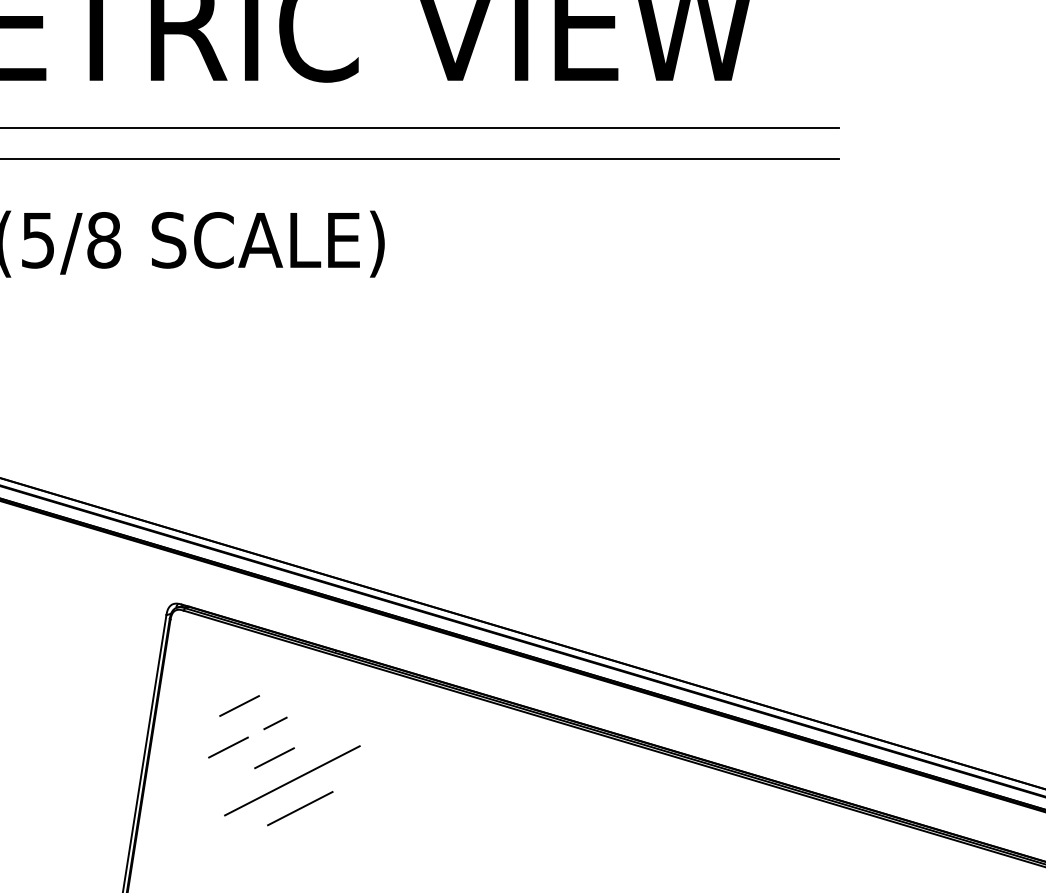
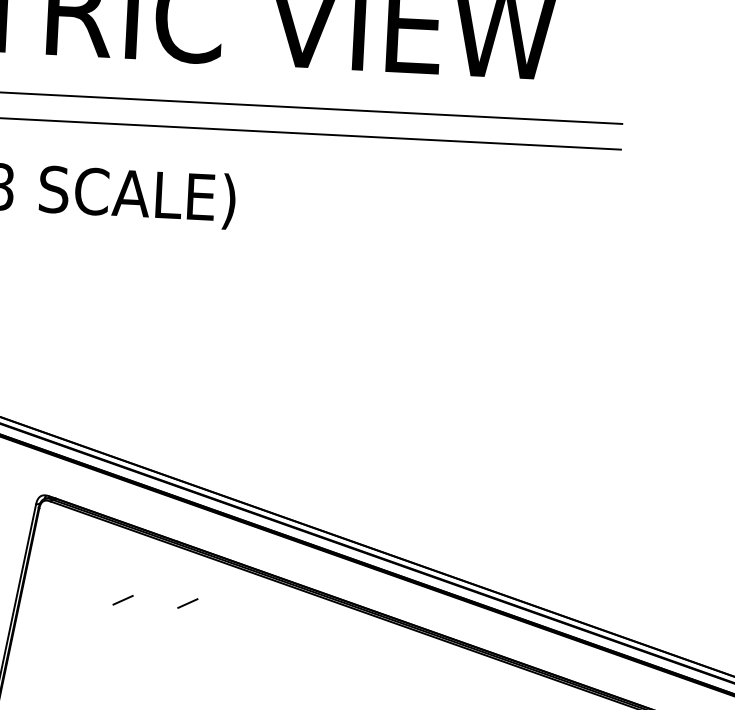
line: (239, 705) -> (93, 583), removed
line: (352, 723) -> (187, 603), added
line: (228, 747) -> (82, 618), removed
line: (274, 758) -> (120, 629), removed
line: (292, 780) -> (134, 648), removed
line: (300, 808) -> (140, 672), removed

